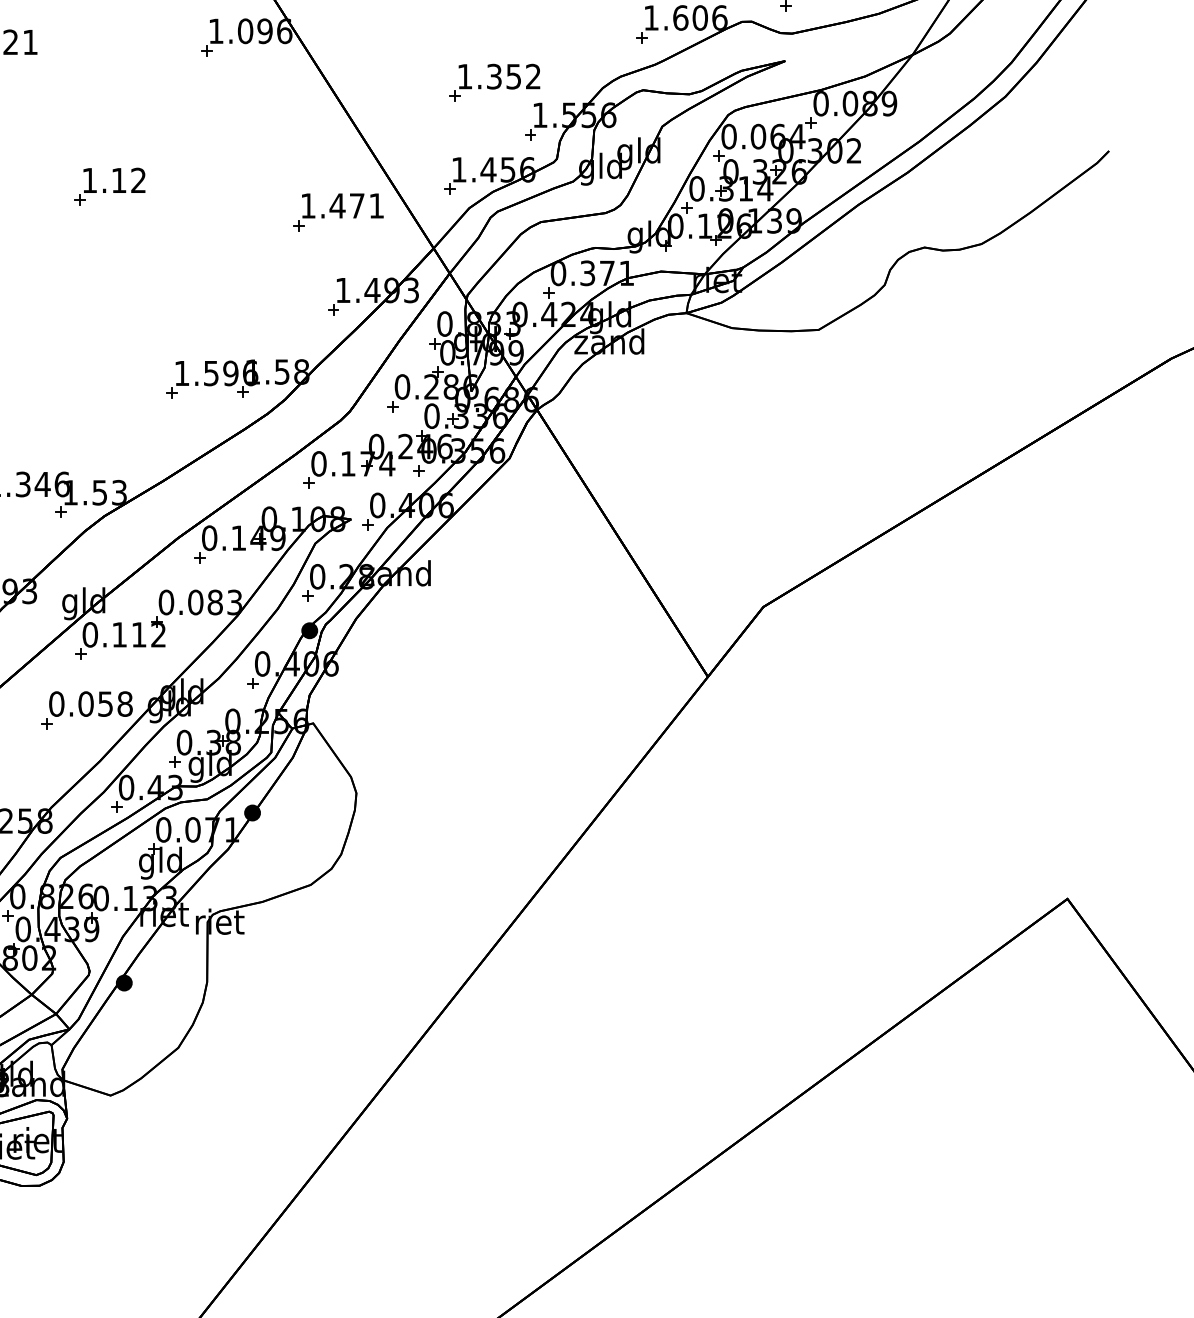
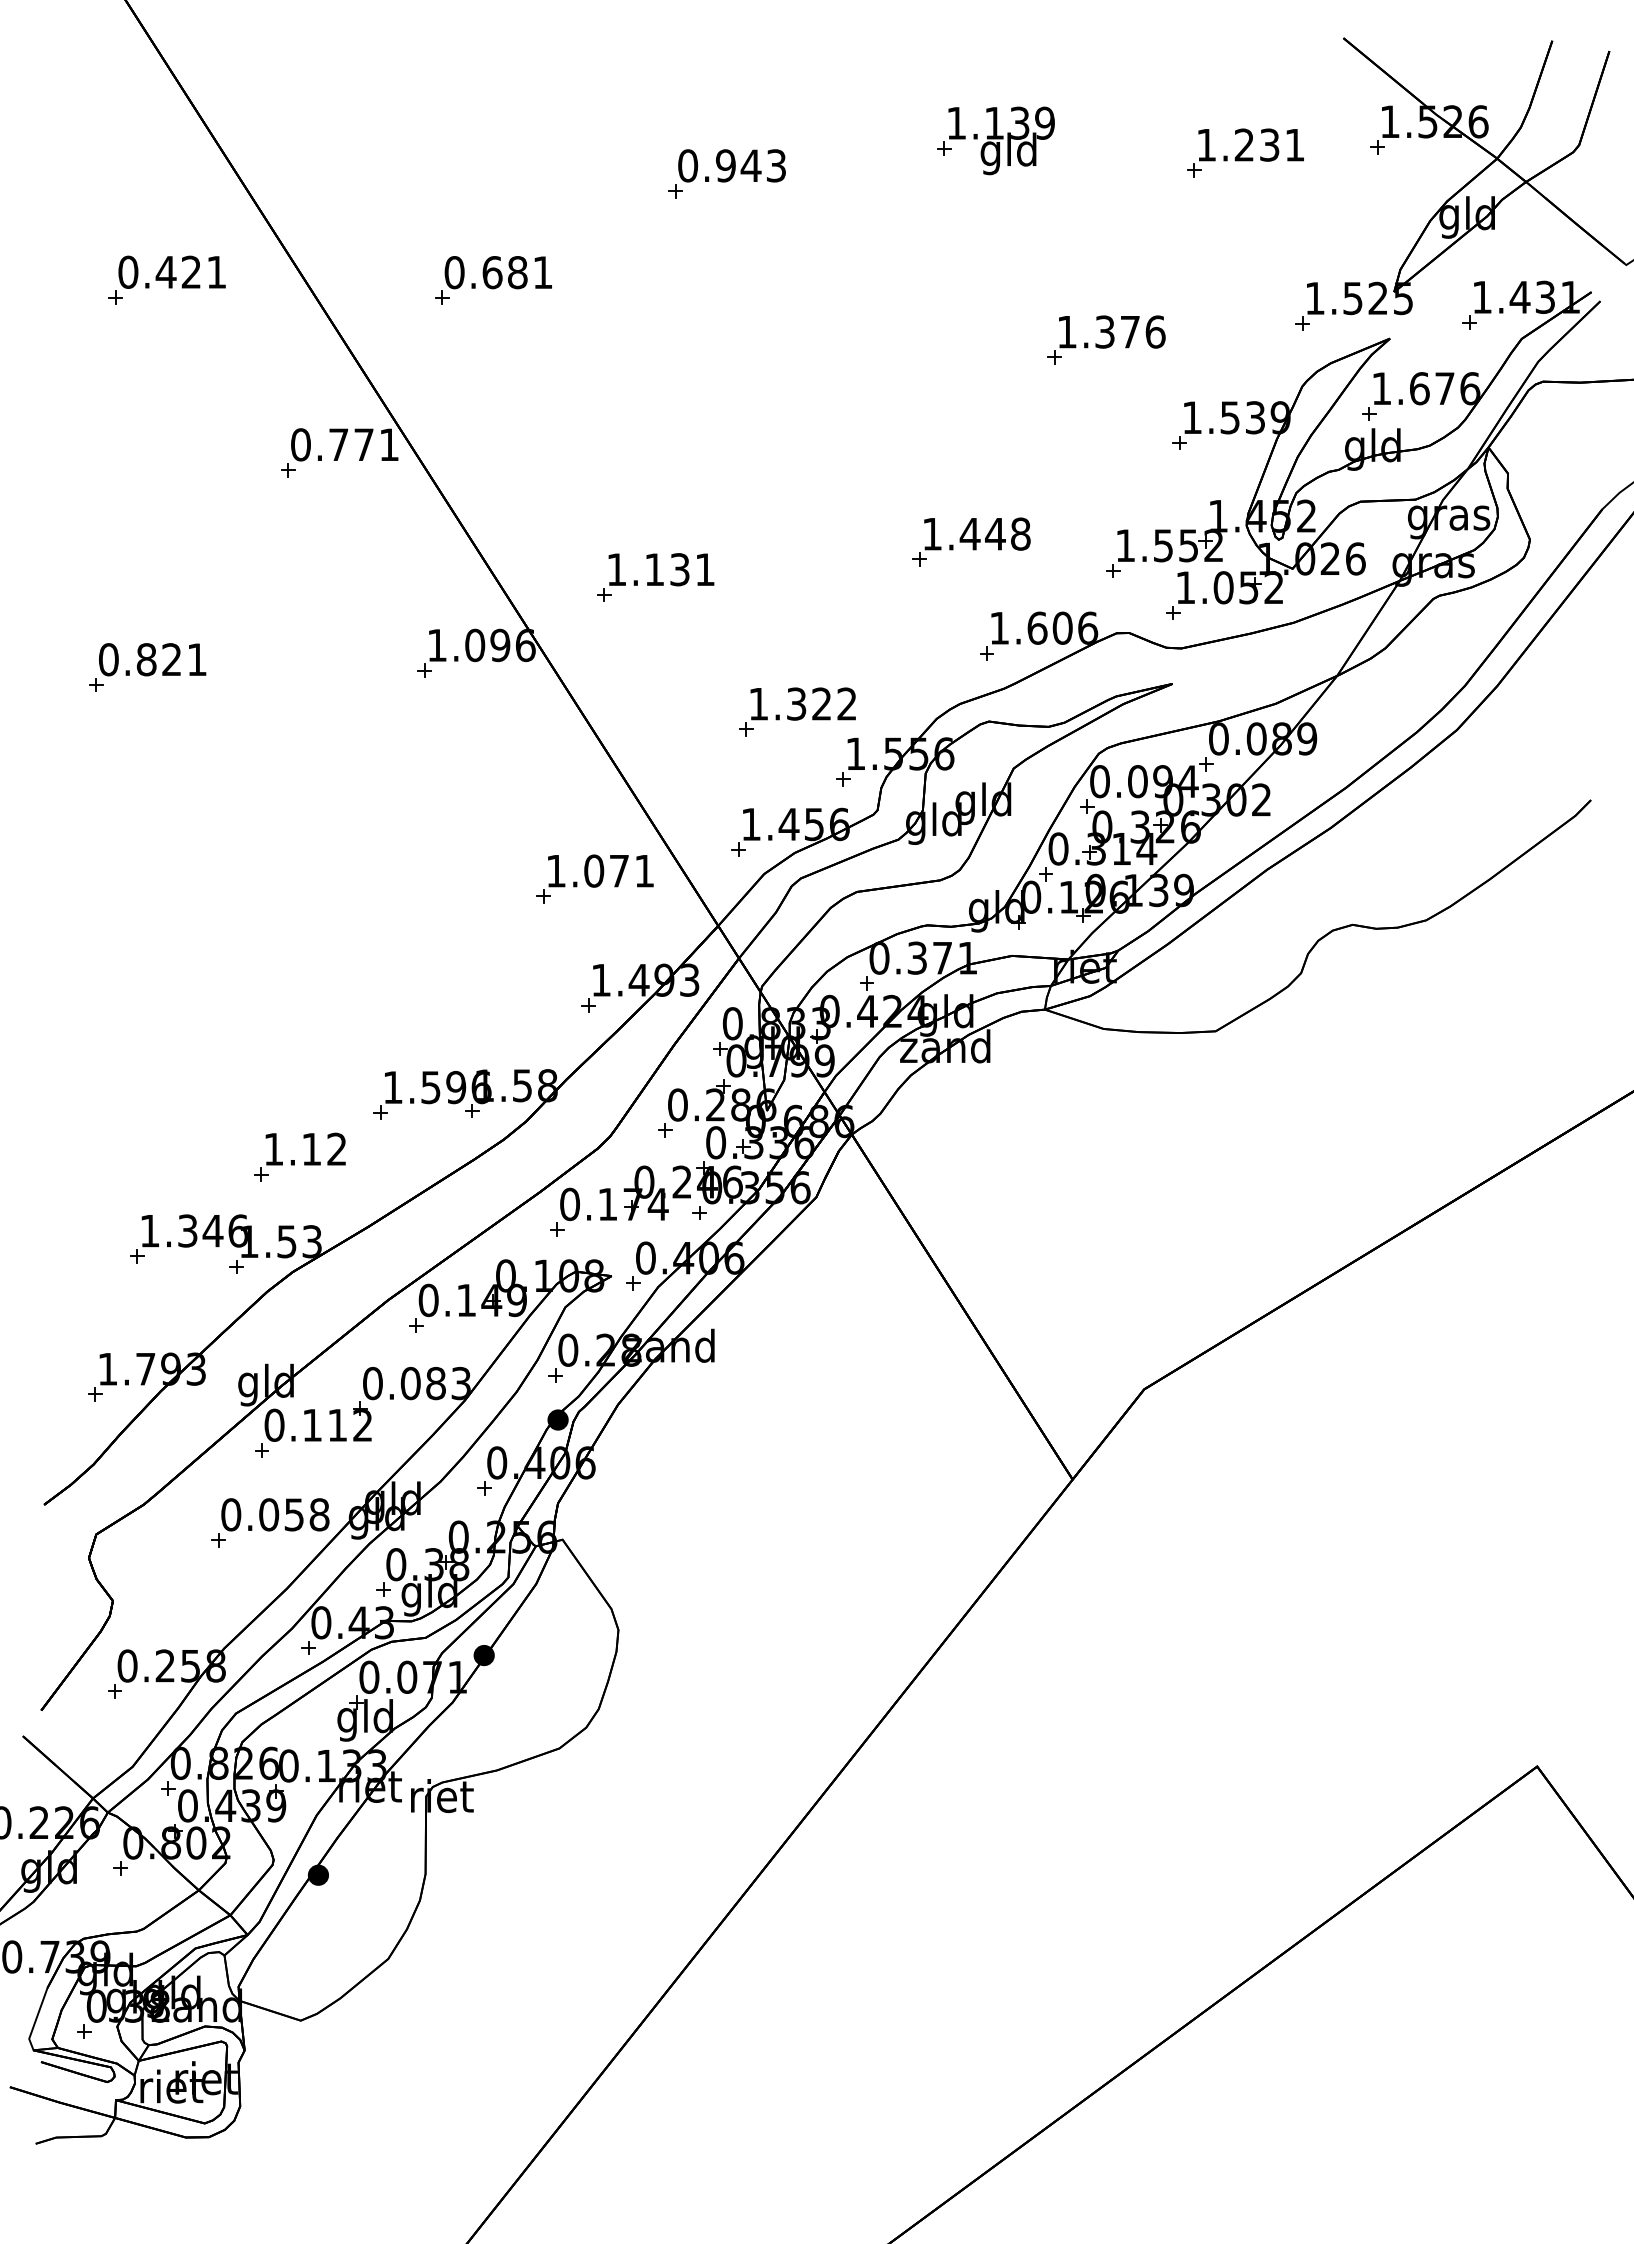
text: (513, 76) -> (821, 703), 1.352 -> 1.322
text: (778, 136) -> (1163, 781), 0.064 -> 0.094
part: (105, 189) -> (294, 1160), moved
text: (337, 205) -> (593, 870), 1.471 -> 1.071

